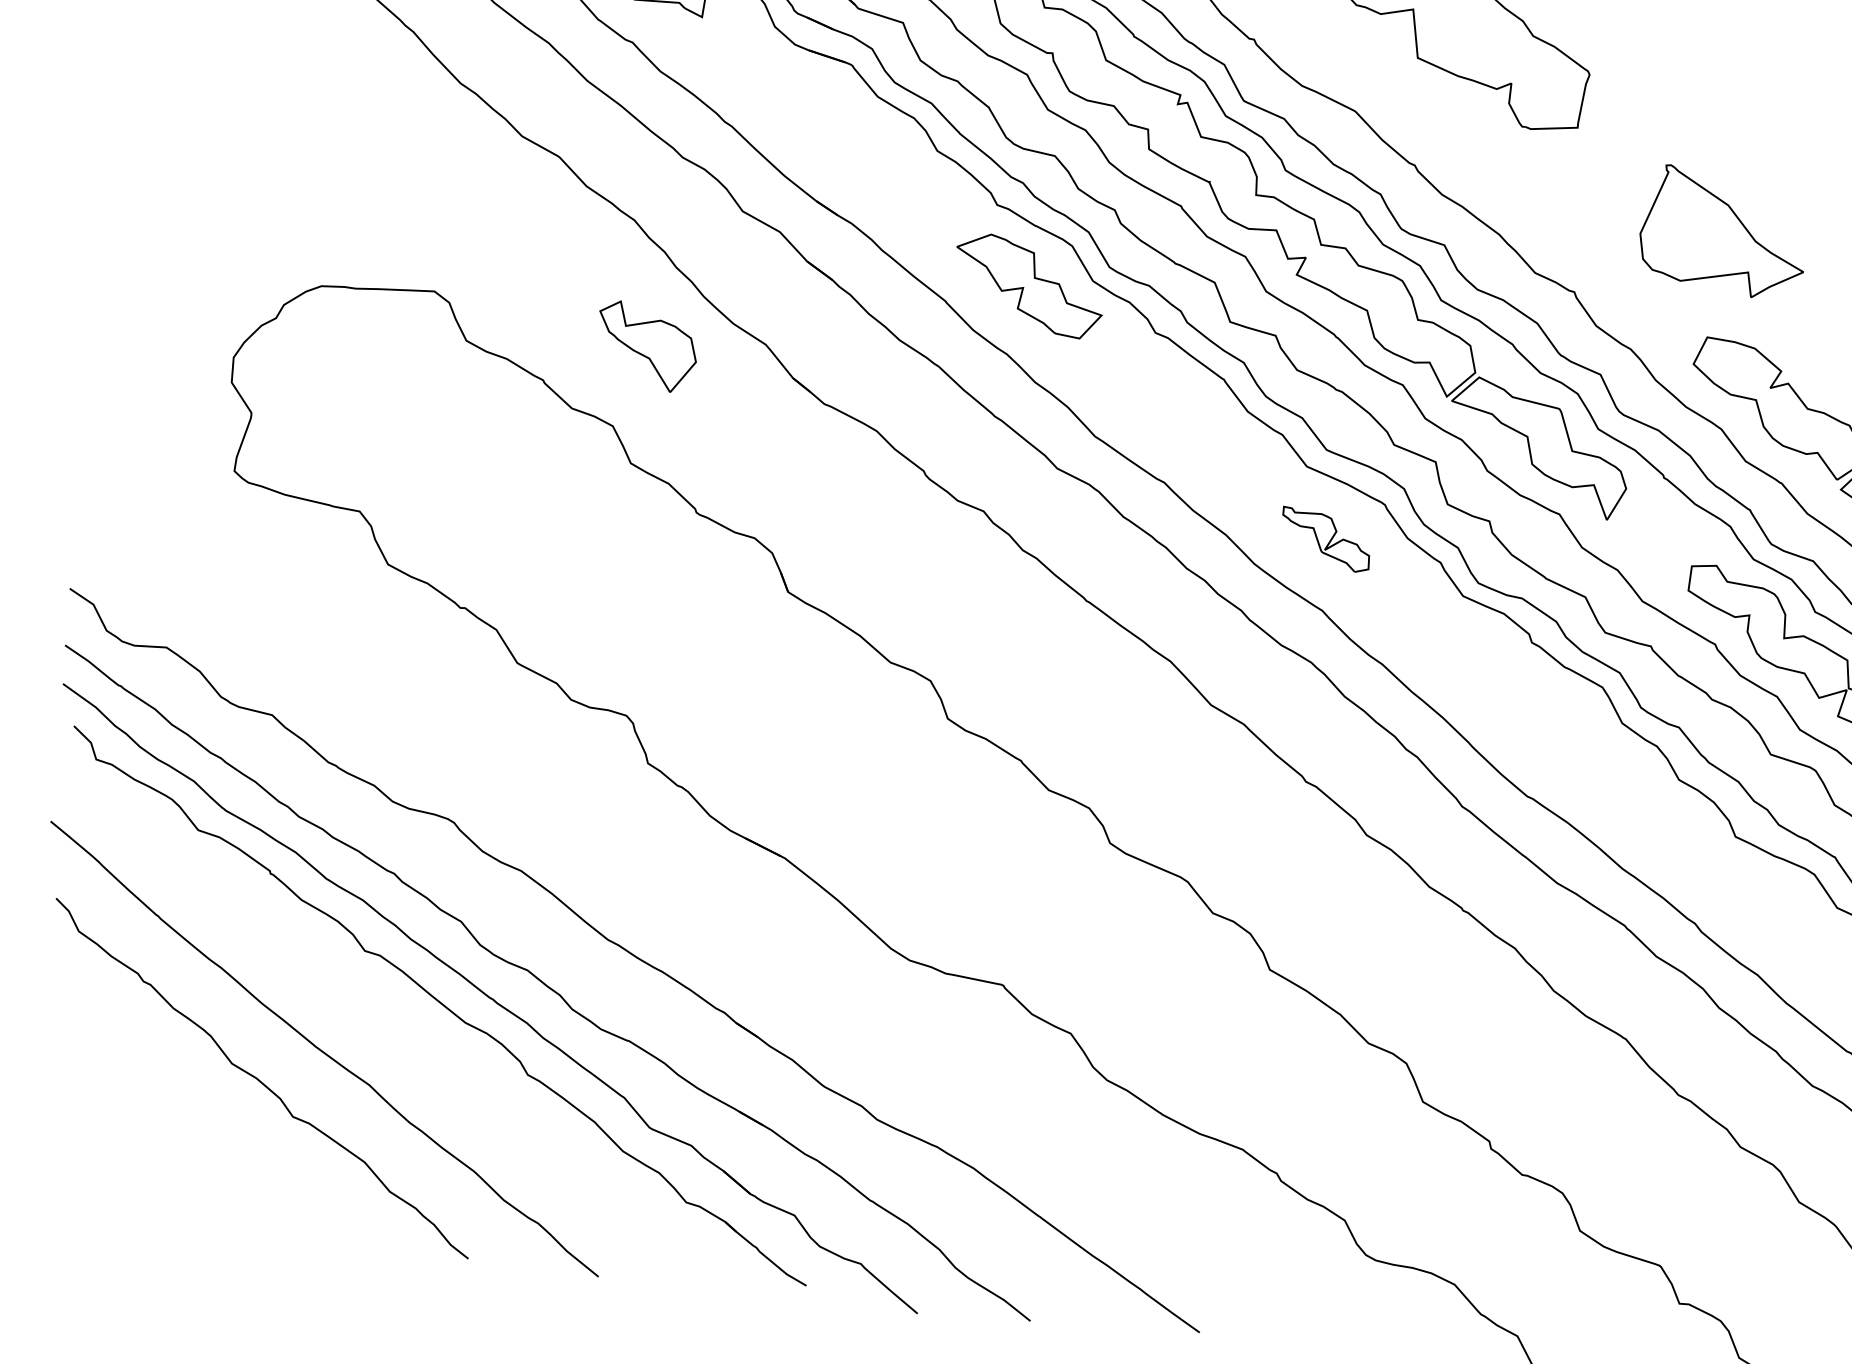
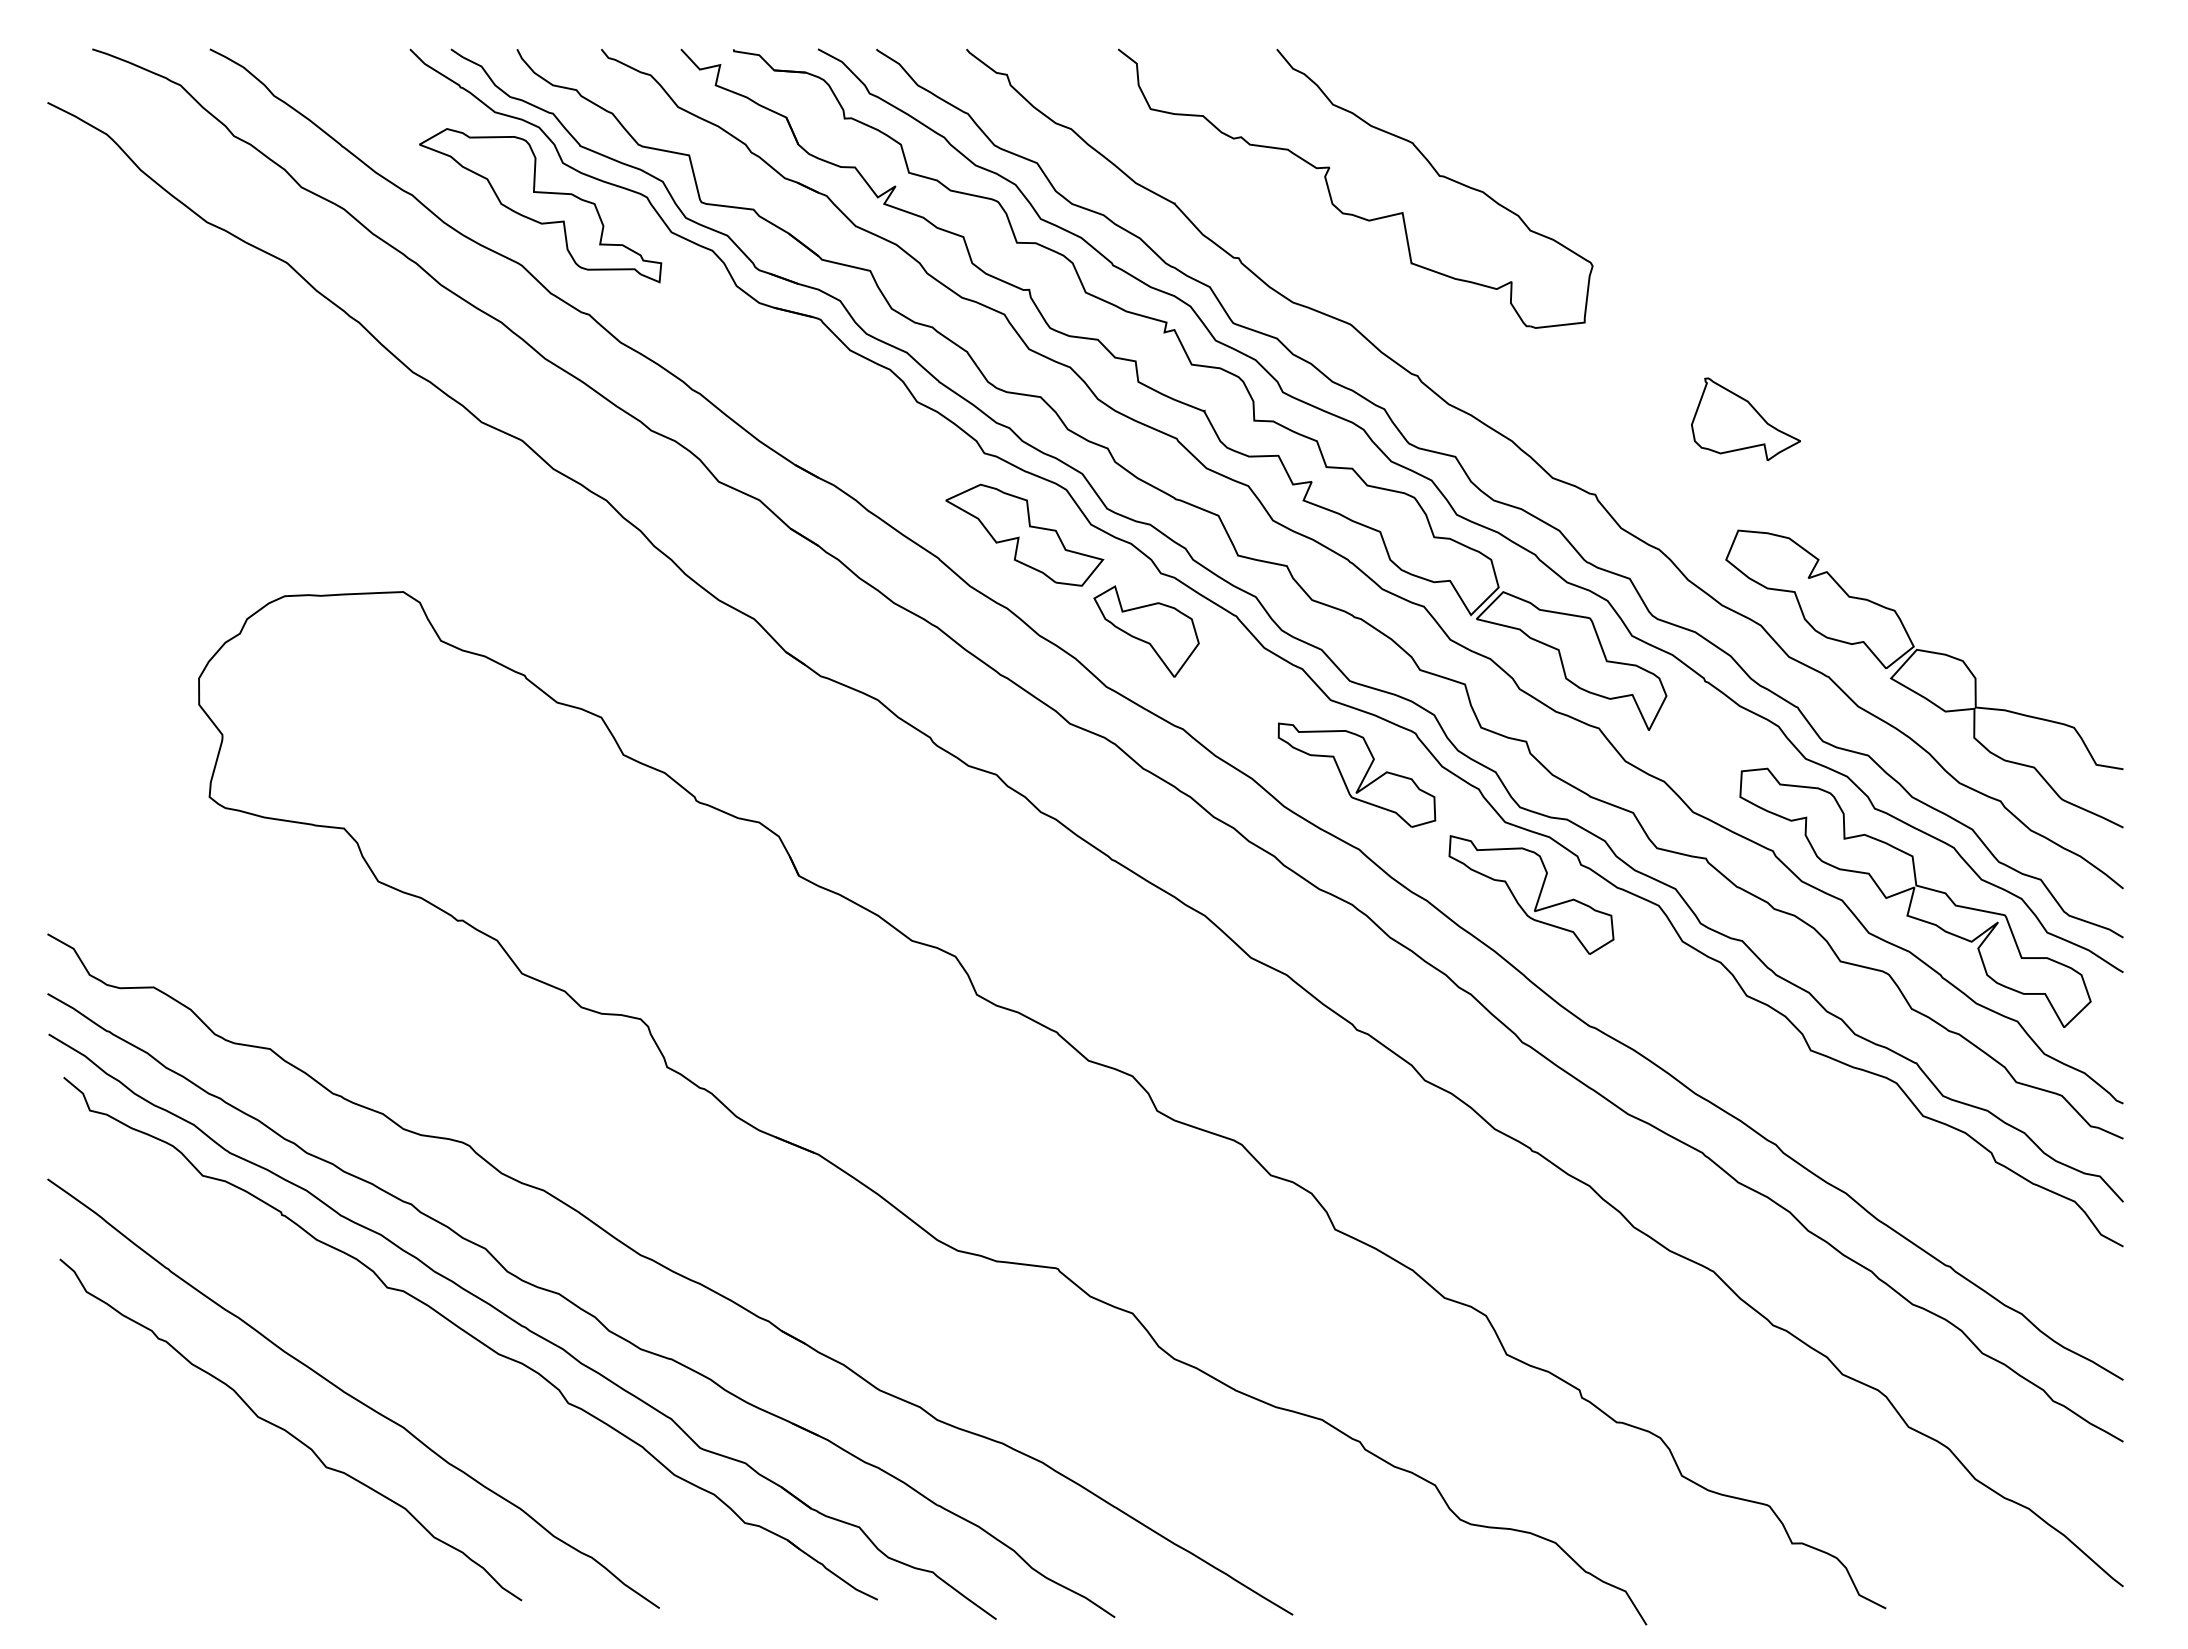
part: (1722, 232) -> (1745, 419), size x0.62
part: (647, 346) -> (1146, 631), moved
part: (1325, 539) -> (1356, 774), size x1.67
part: (1482, 666) -> (1531, 894), added

